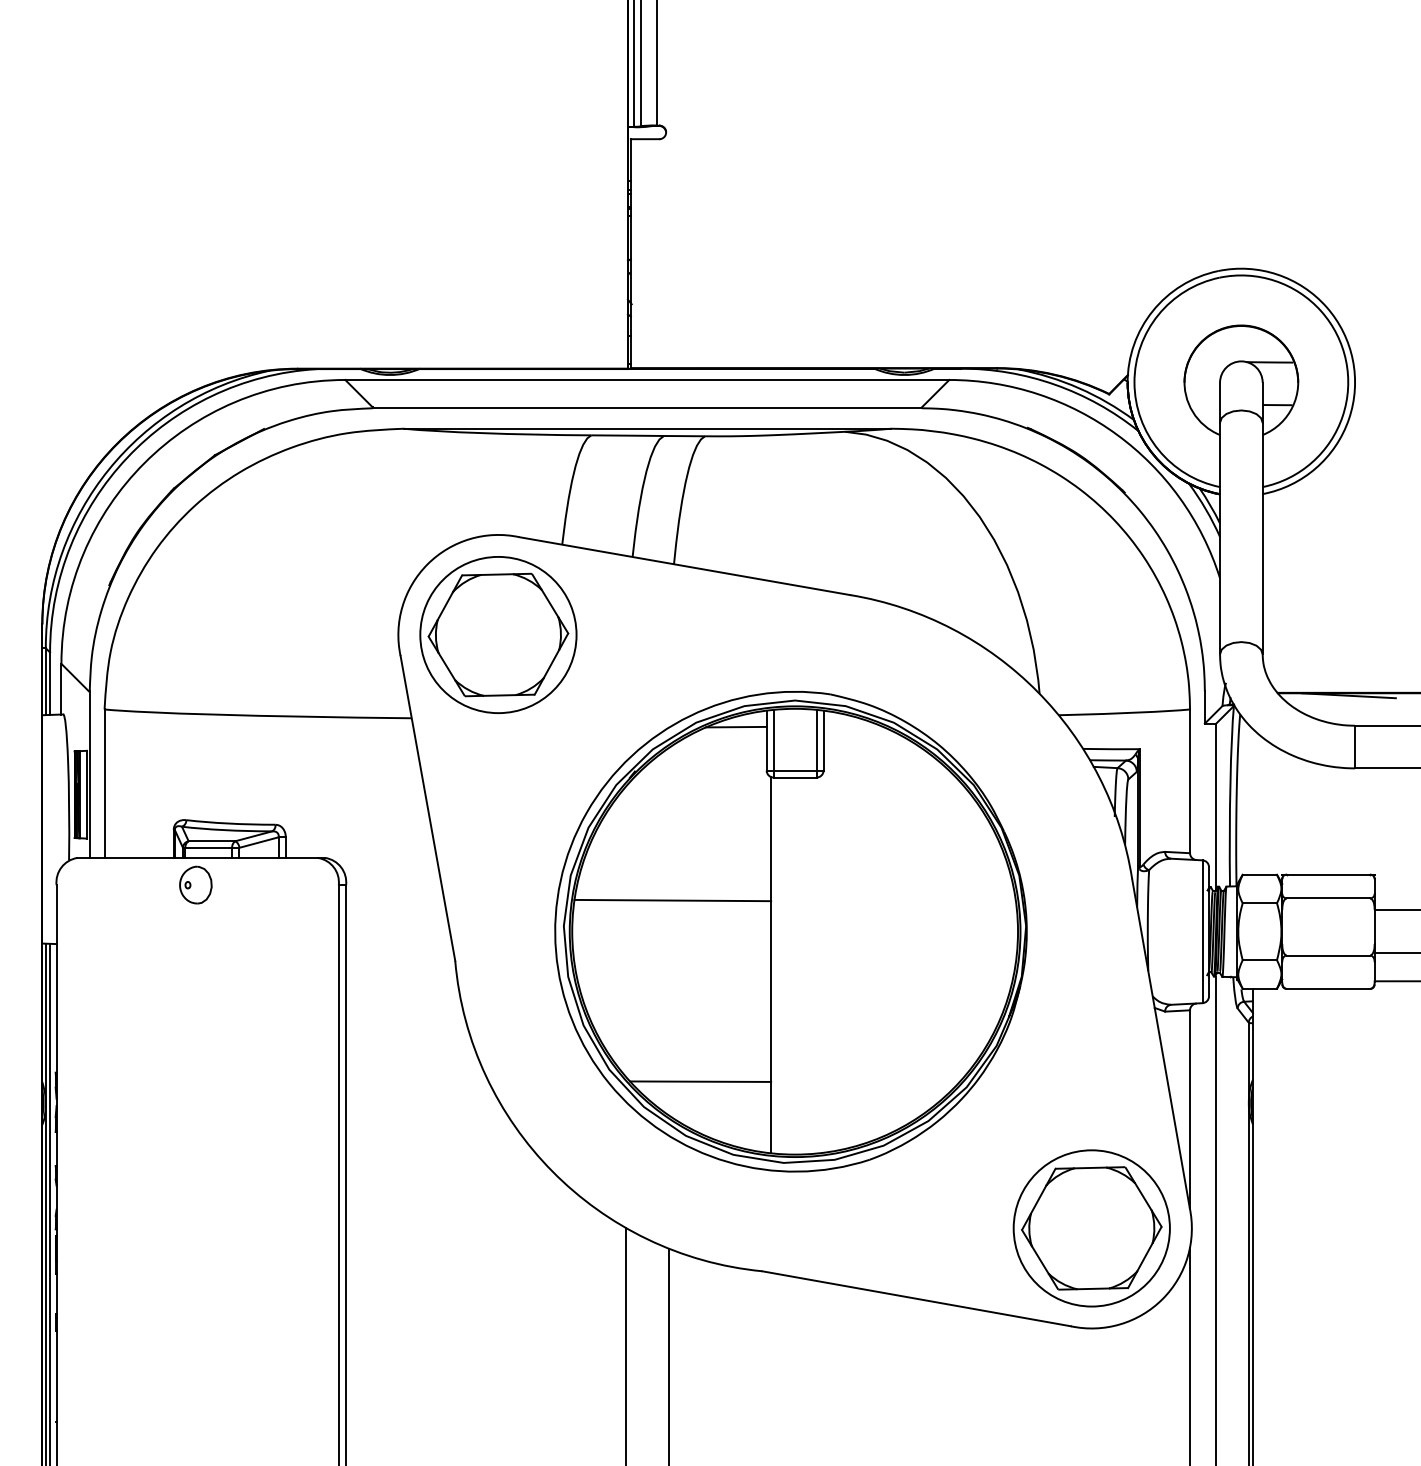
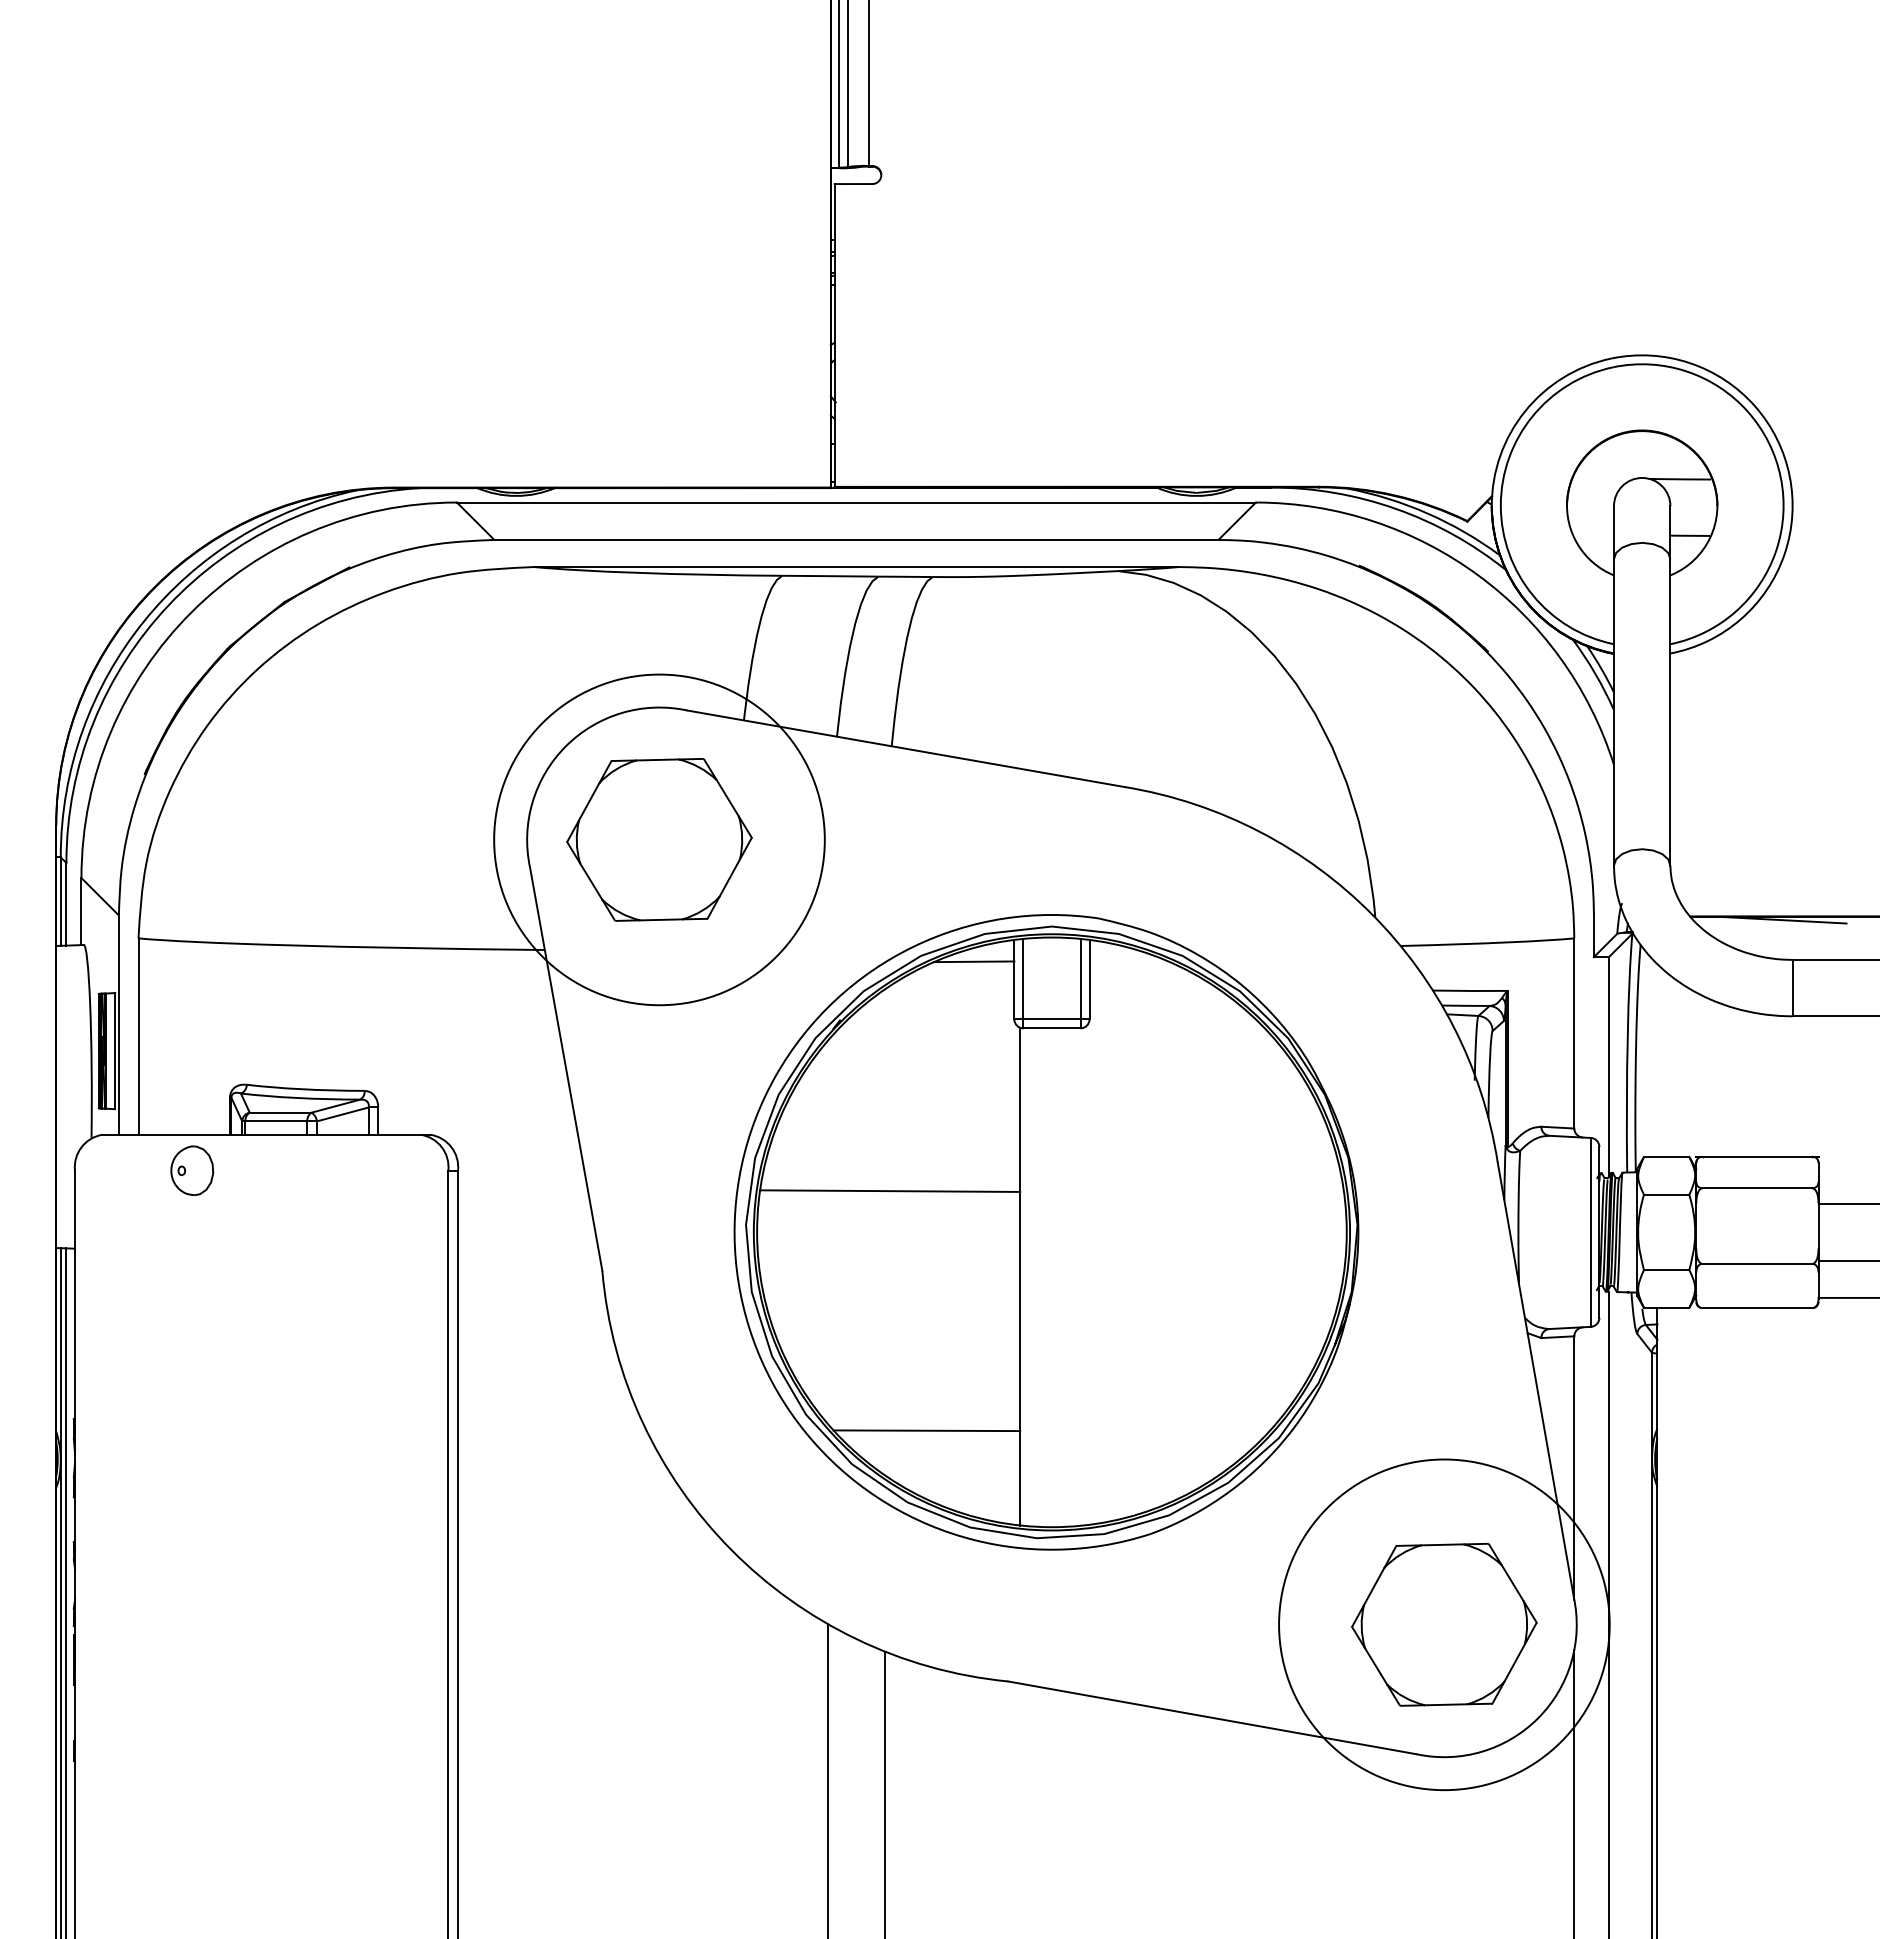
circle: (498, 634) -> (659, 839), size x1.6
part: (196, 884) -> (192, 1170), moved
circle: (1091, 1228) -> (1444, 1624), size x1.6

